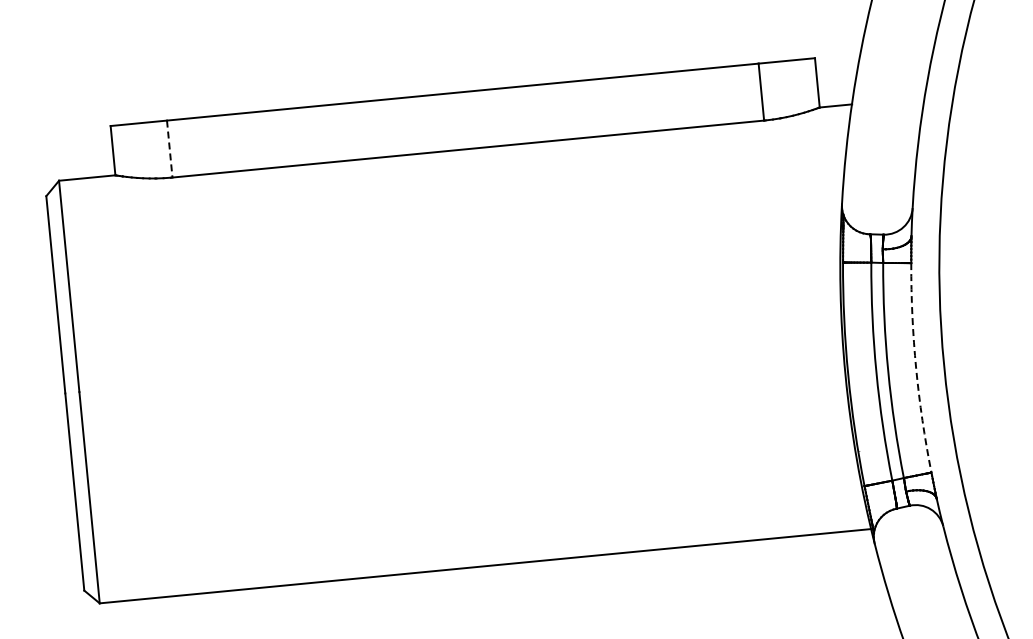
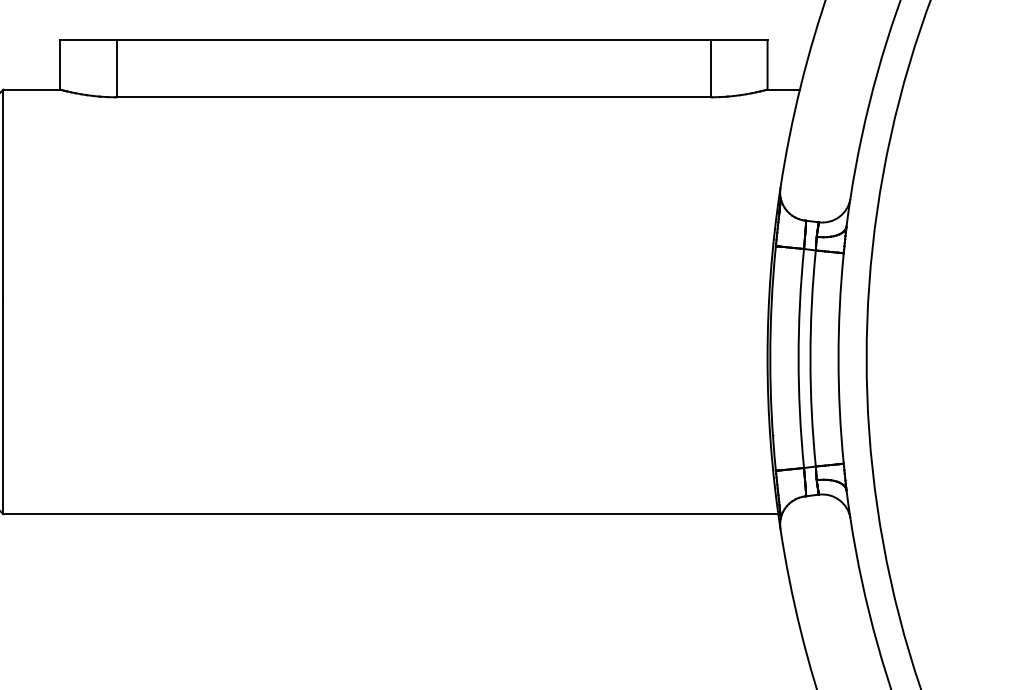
line: (169, 148) -> (116, 68), dashed -> solid
arc: (916, 368) -> (838, 358), dashed -> solid

